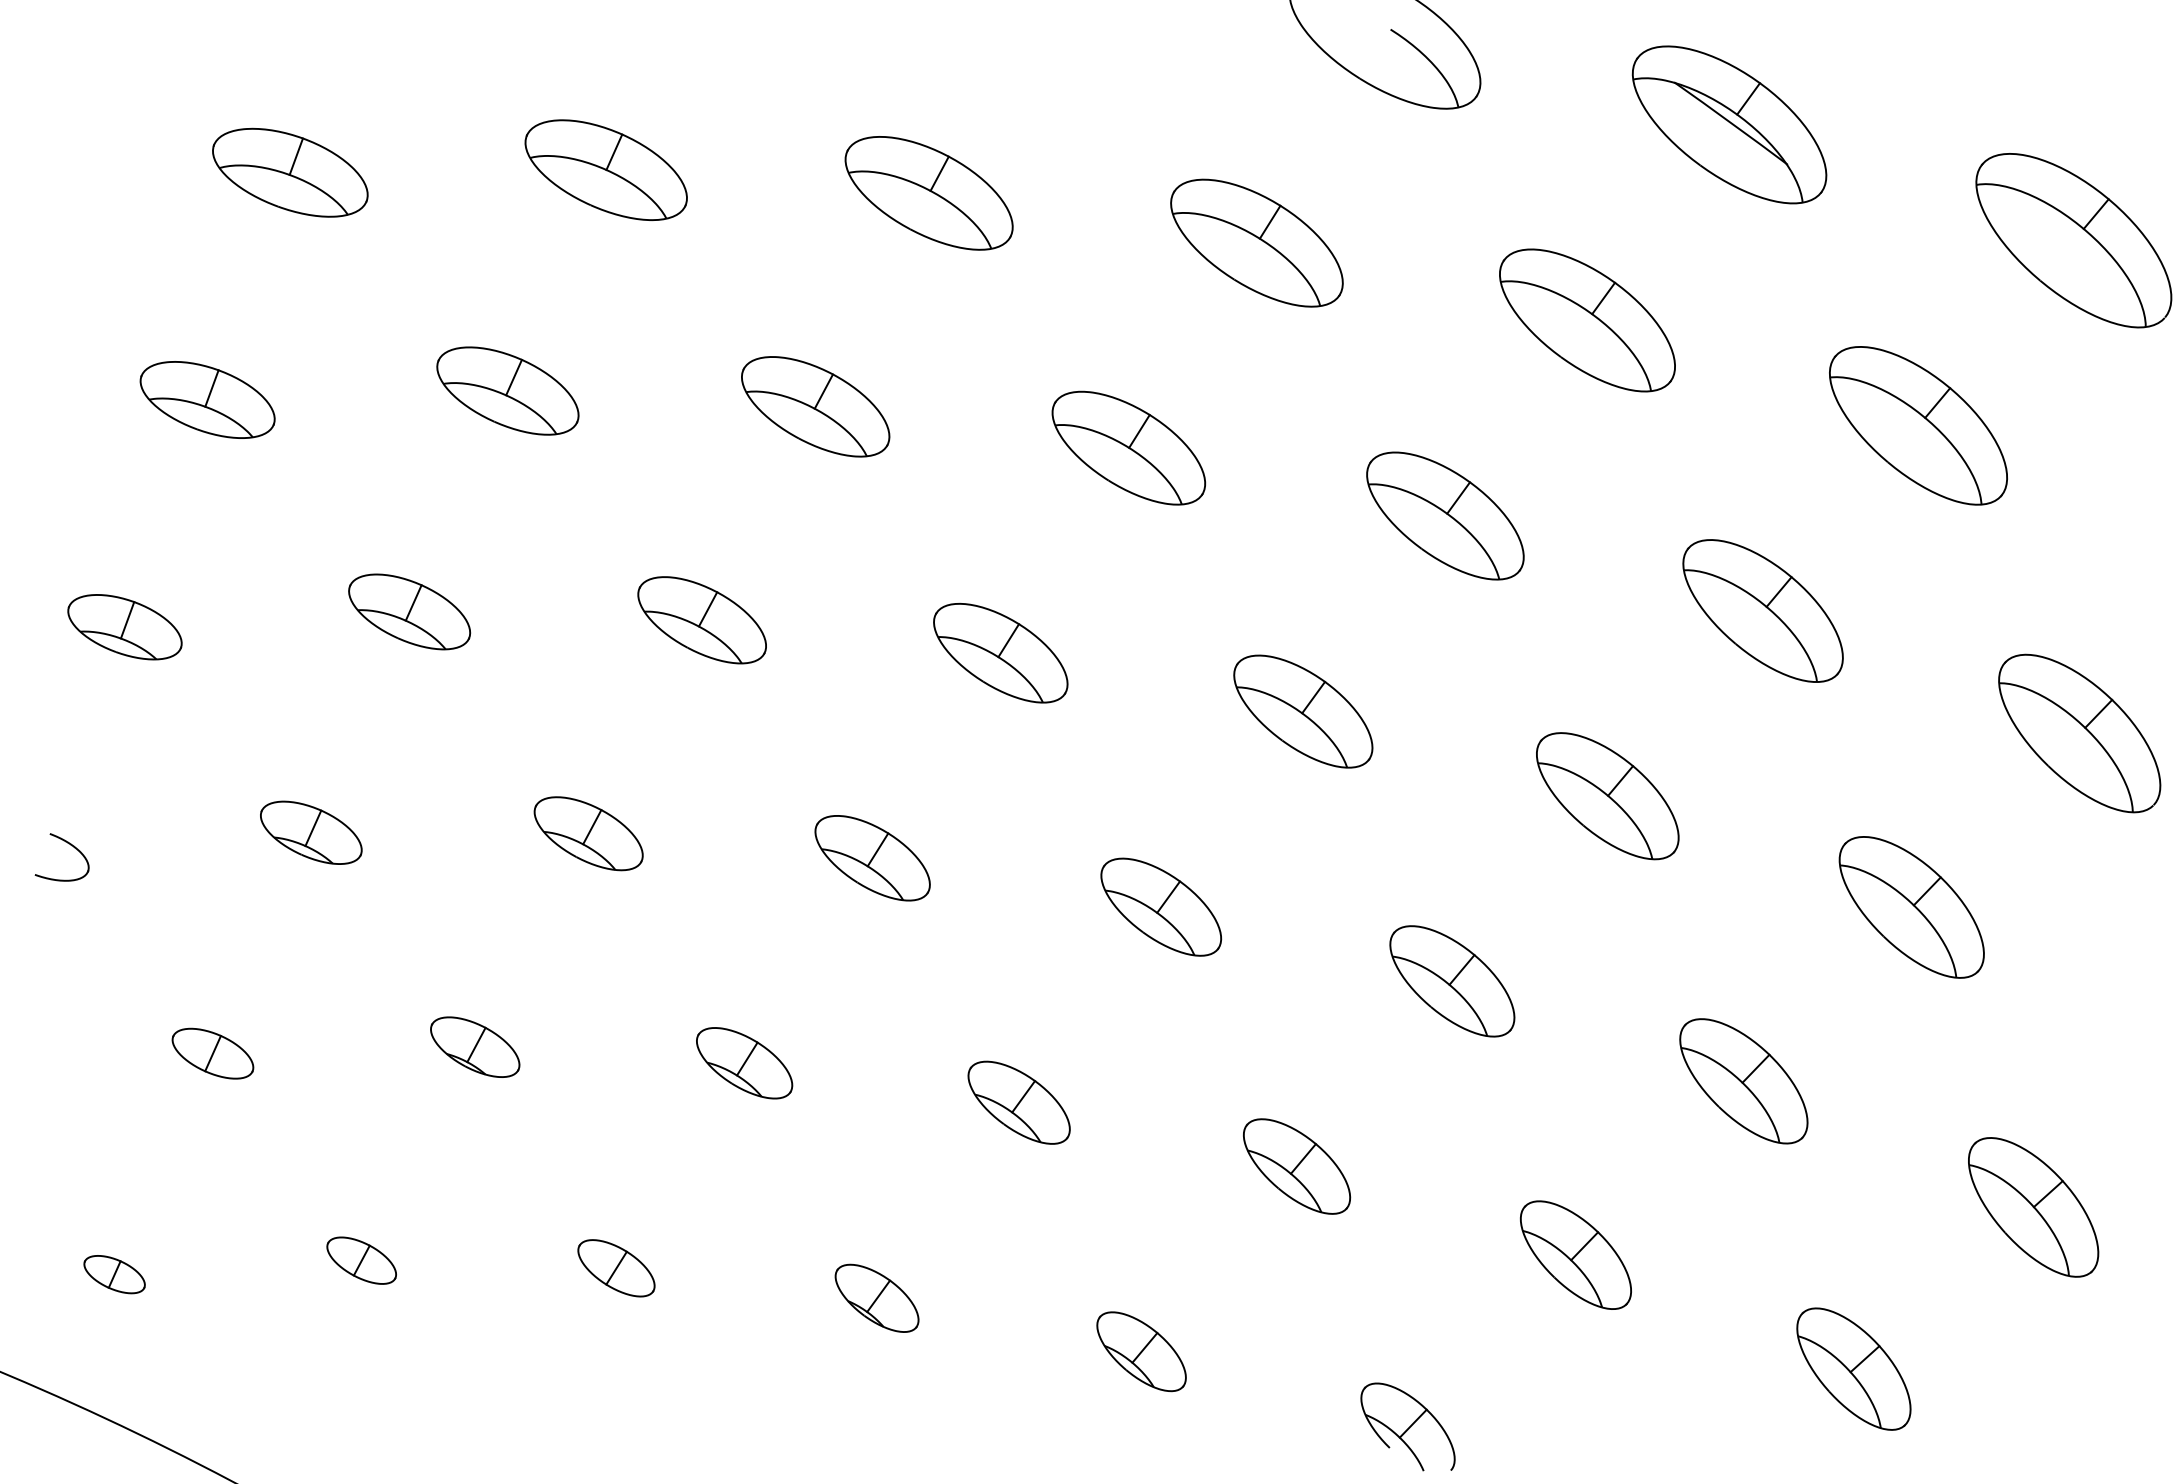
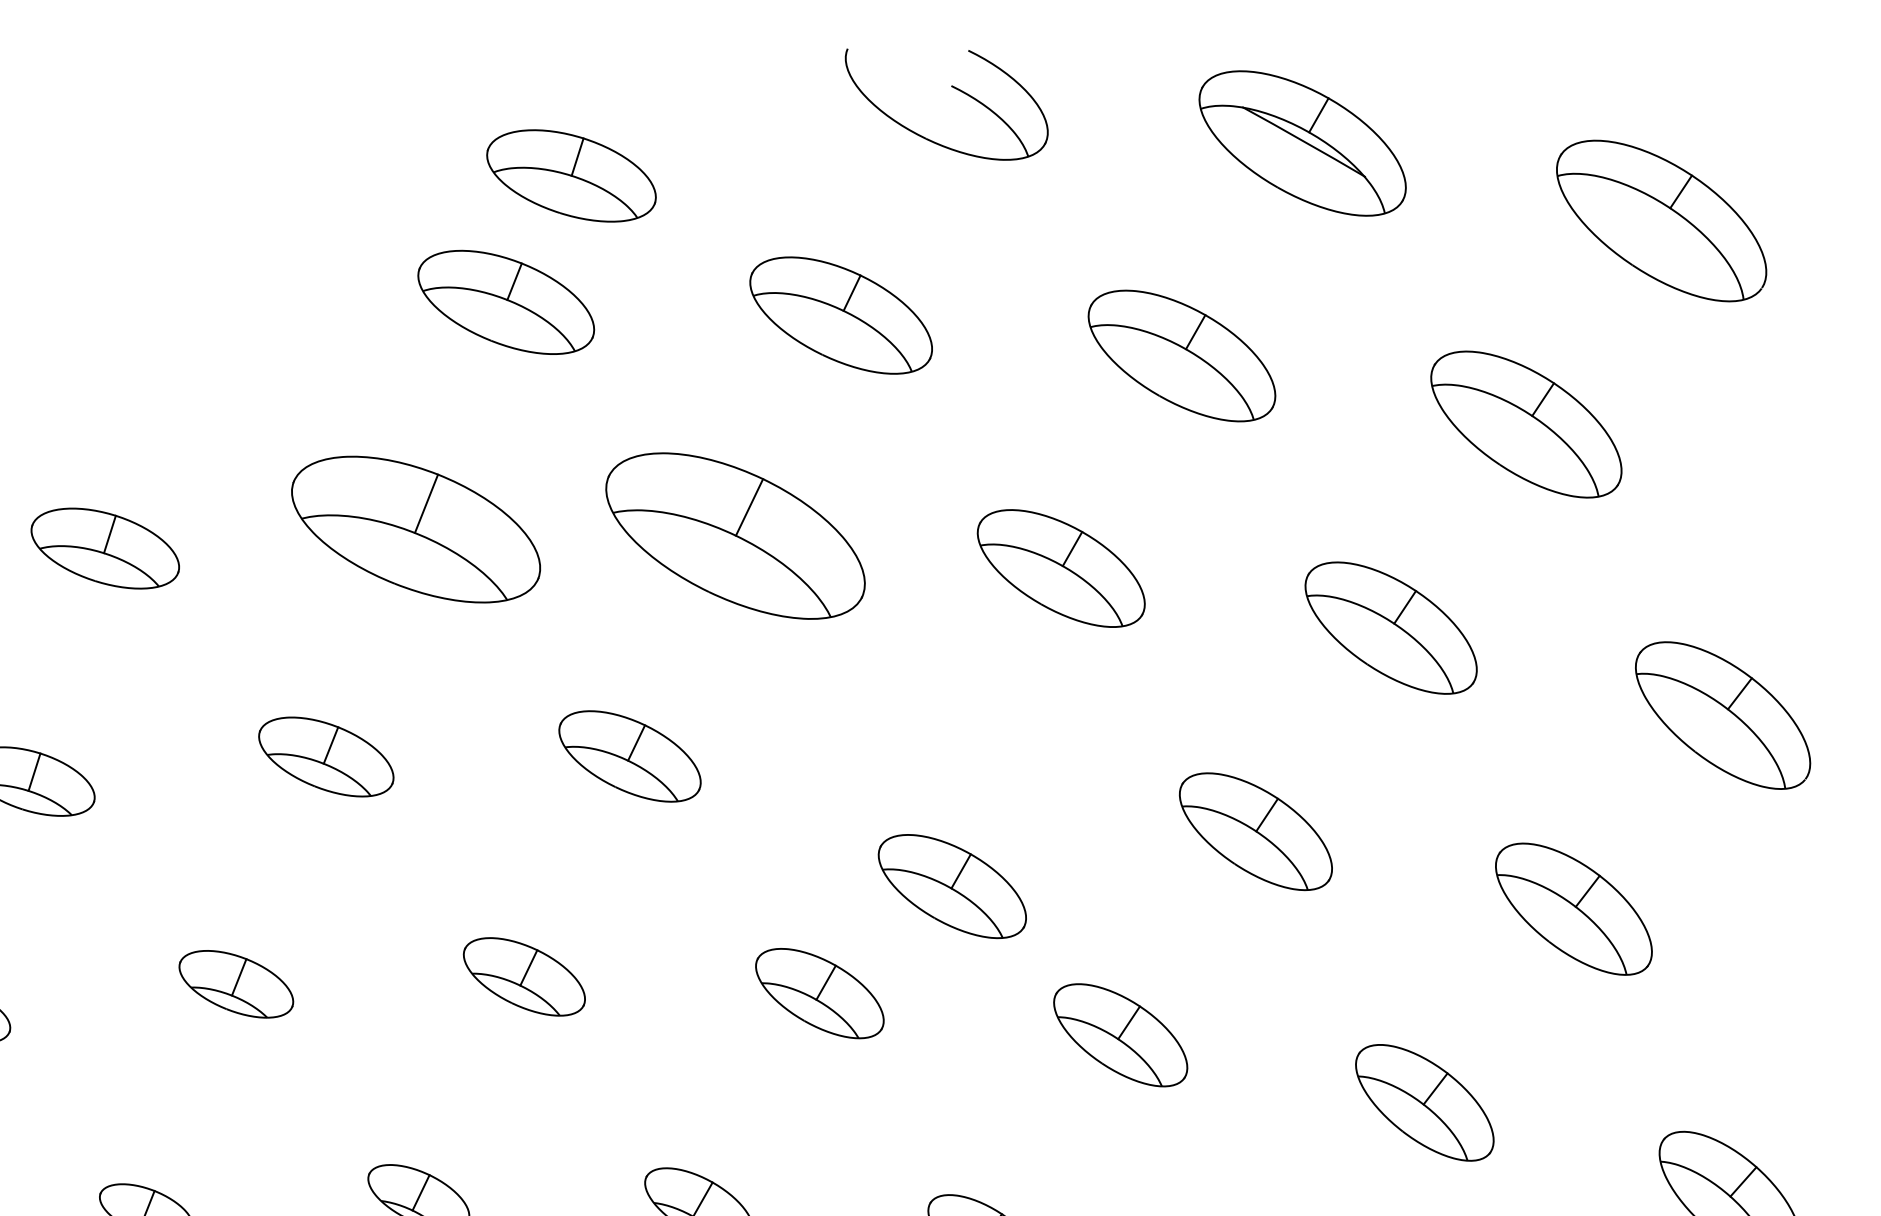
part: (605, 169) -> (570, 175), moved
part: (815, 406) -> (416, 529), size x1.6
part: (1128, 447) -> (735, 535), size x1.6
part: (1303, 711) -> (952, 886), moved

